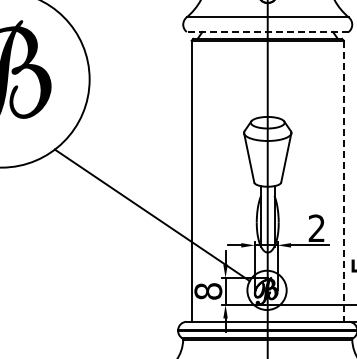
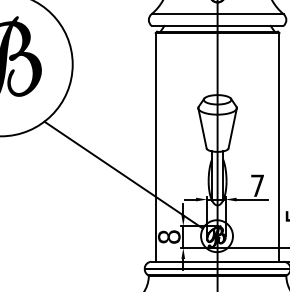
line: (267, 31) -> (217, 25), dashed -> solid
line: (343, 181) -> (279, 147), dashed -> solid
text: (316, 227) -> (257, 185), 2 -> 7

